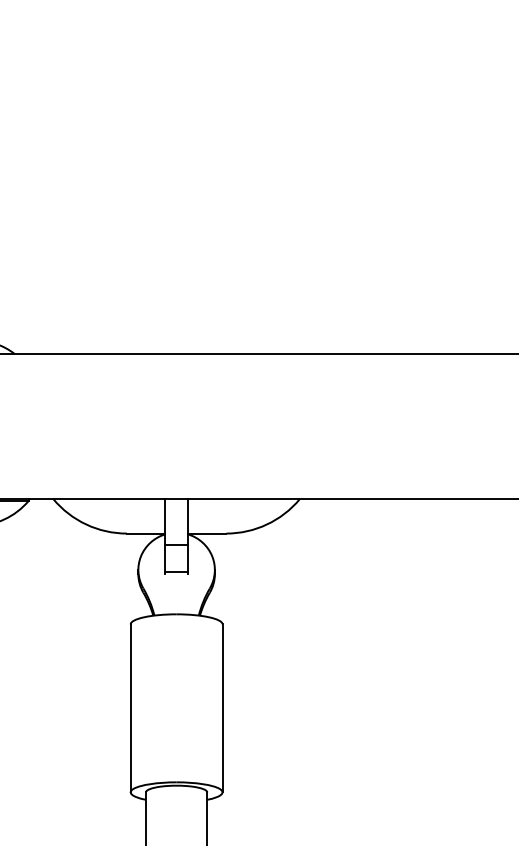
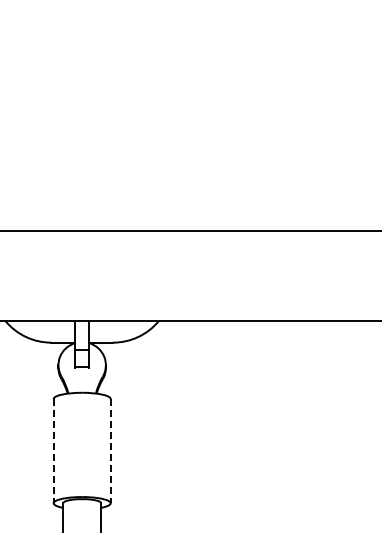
line: (130, 708) -> (53, 451), solid -> dashed
line: (222, 708) -> (110, 451), solid -> dashed

